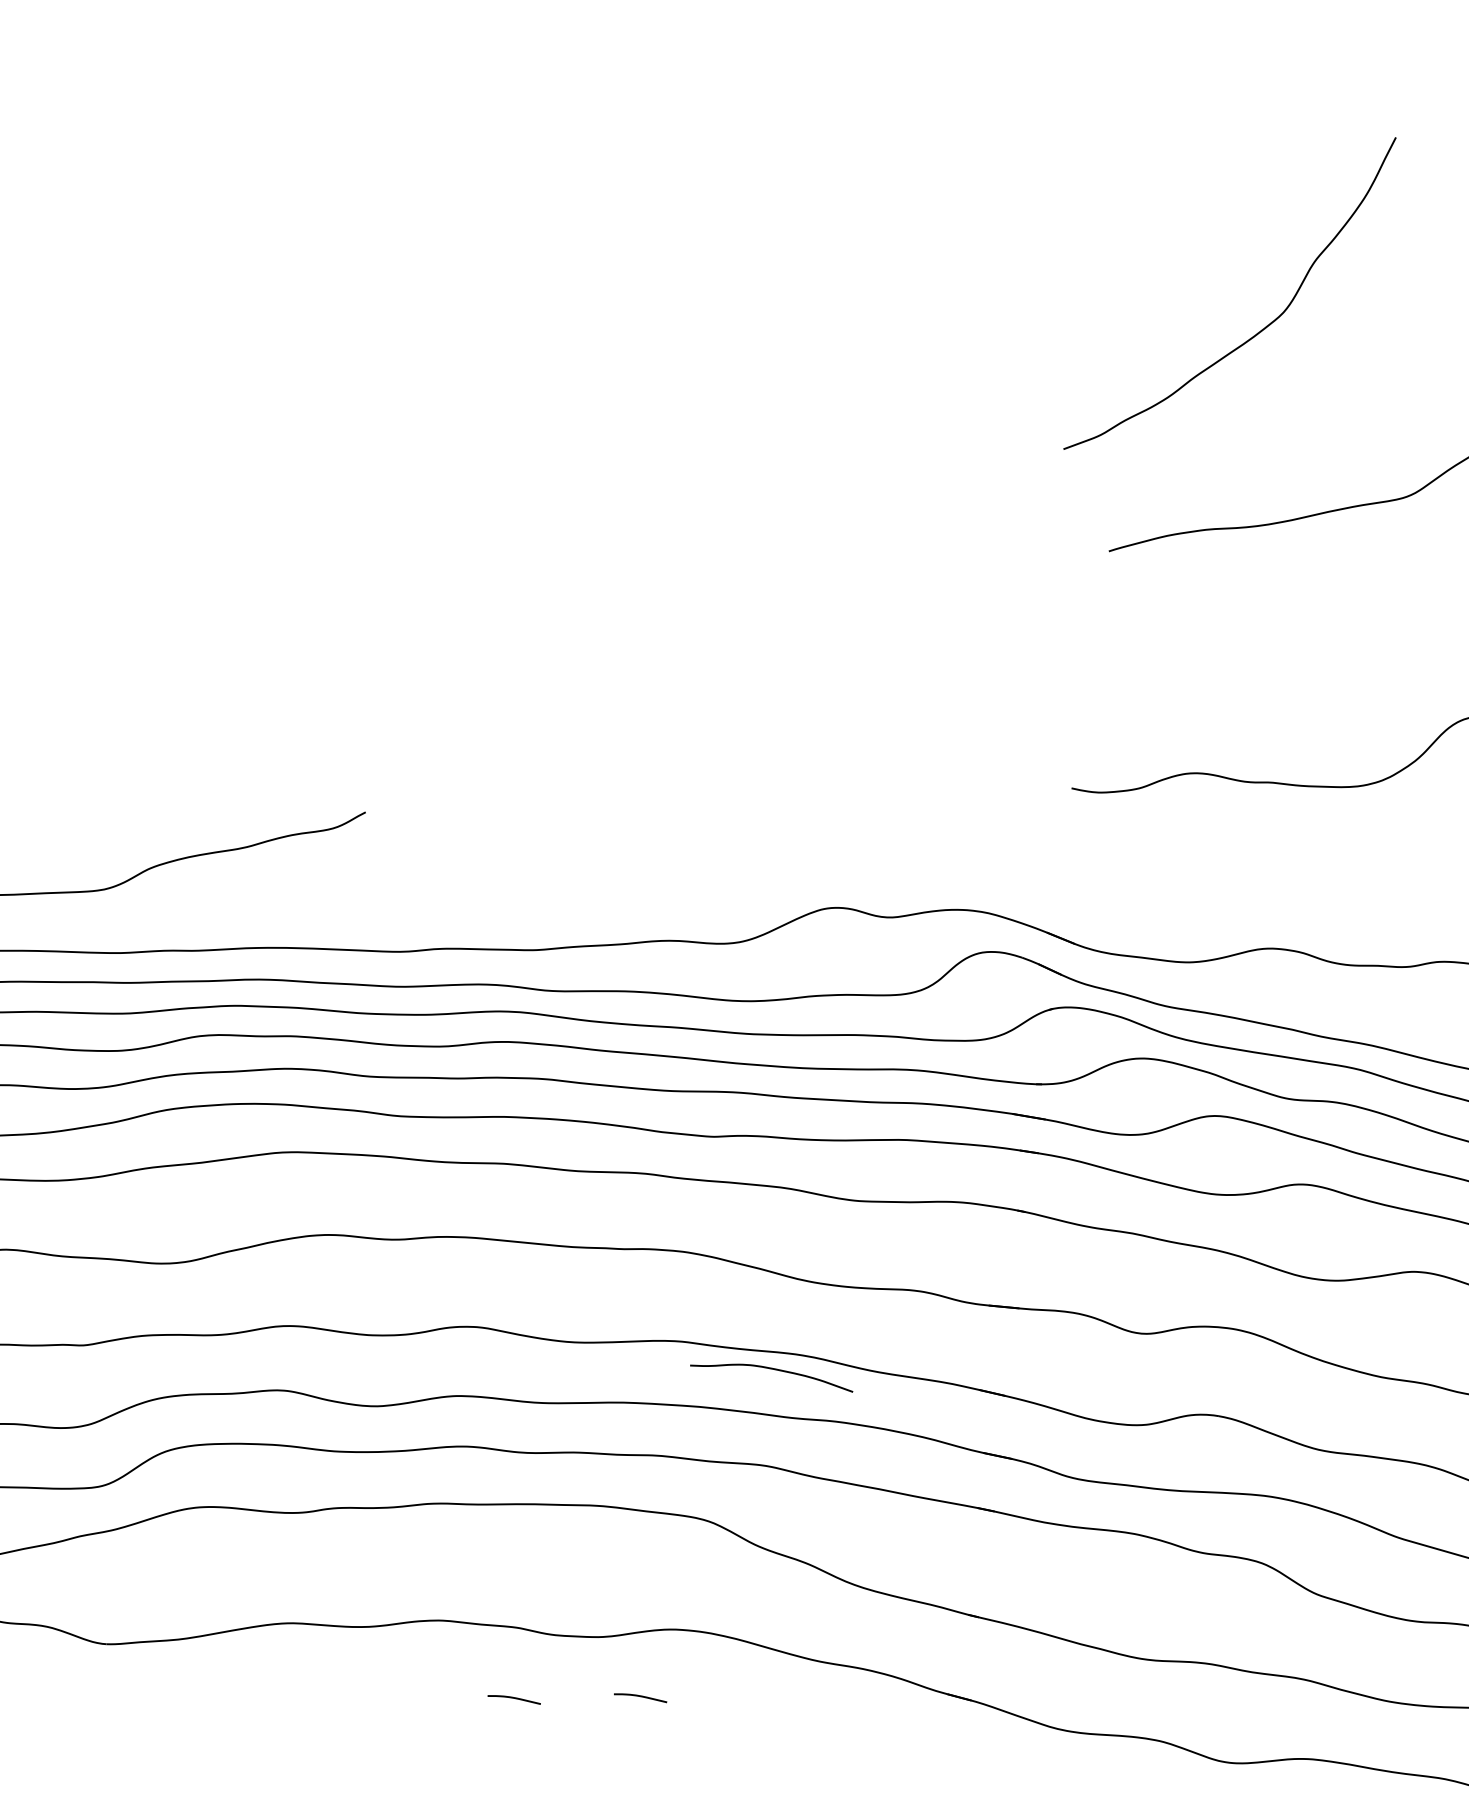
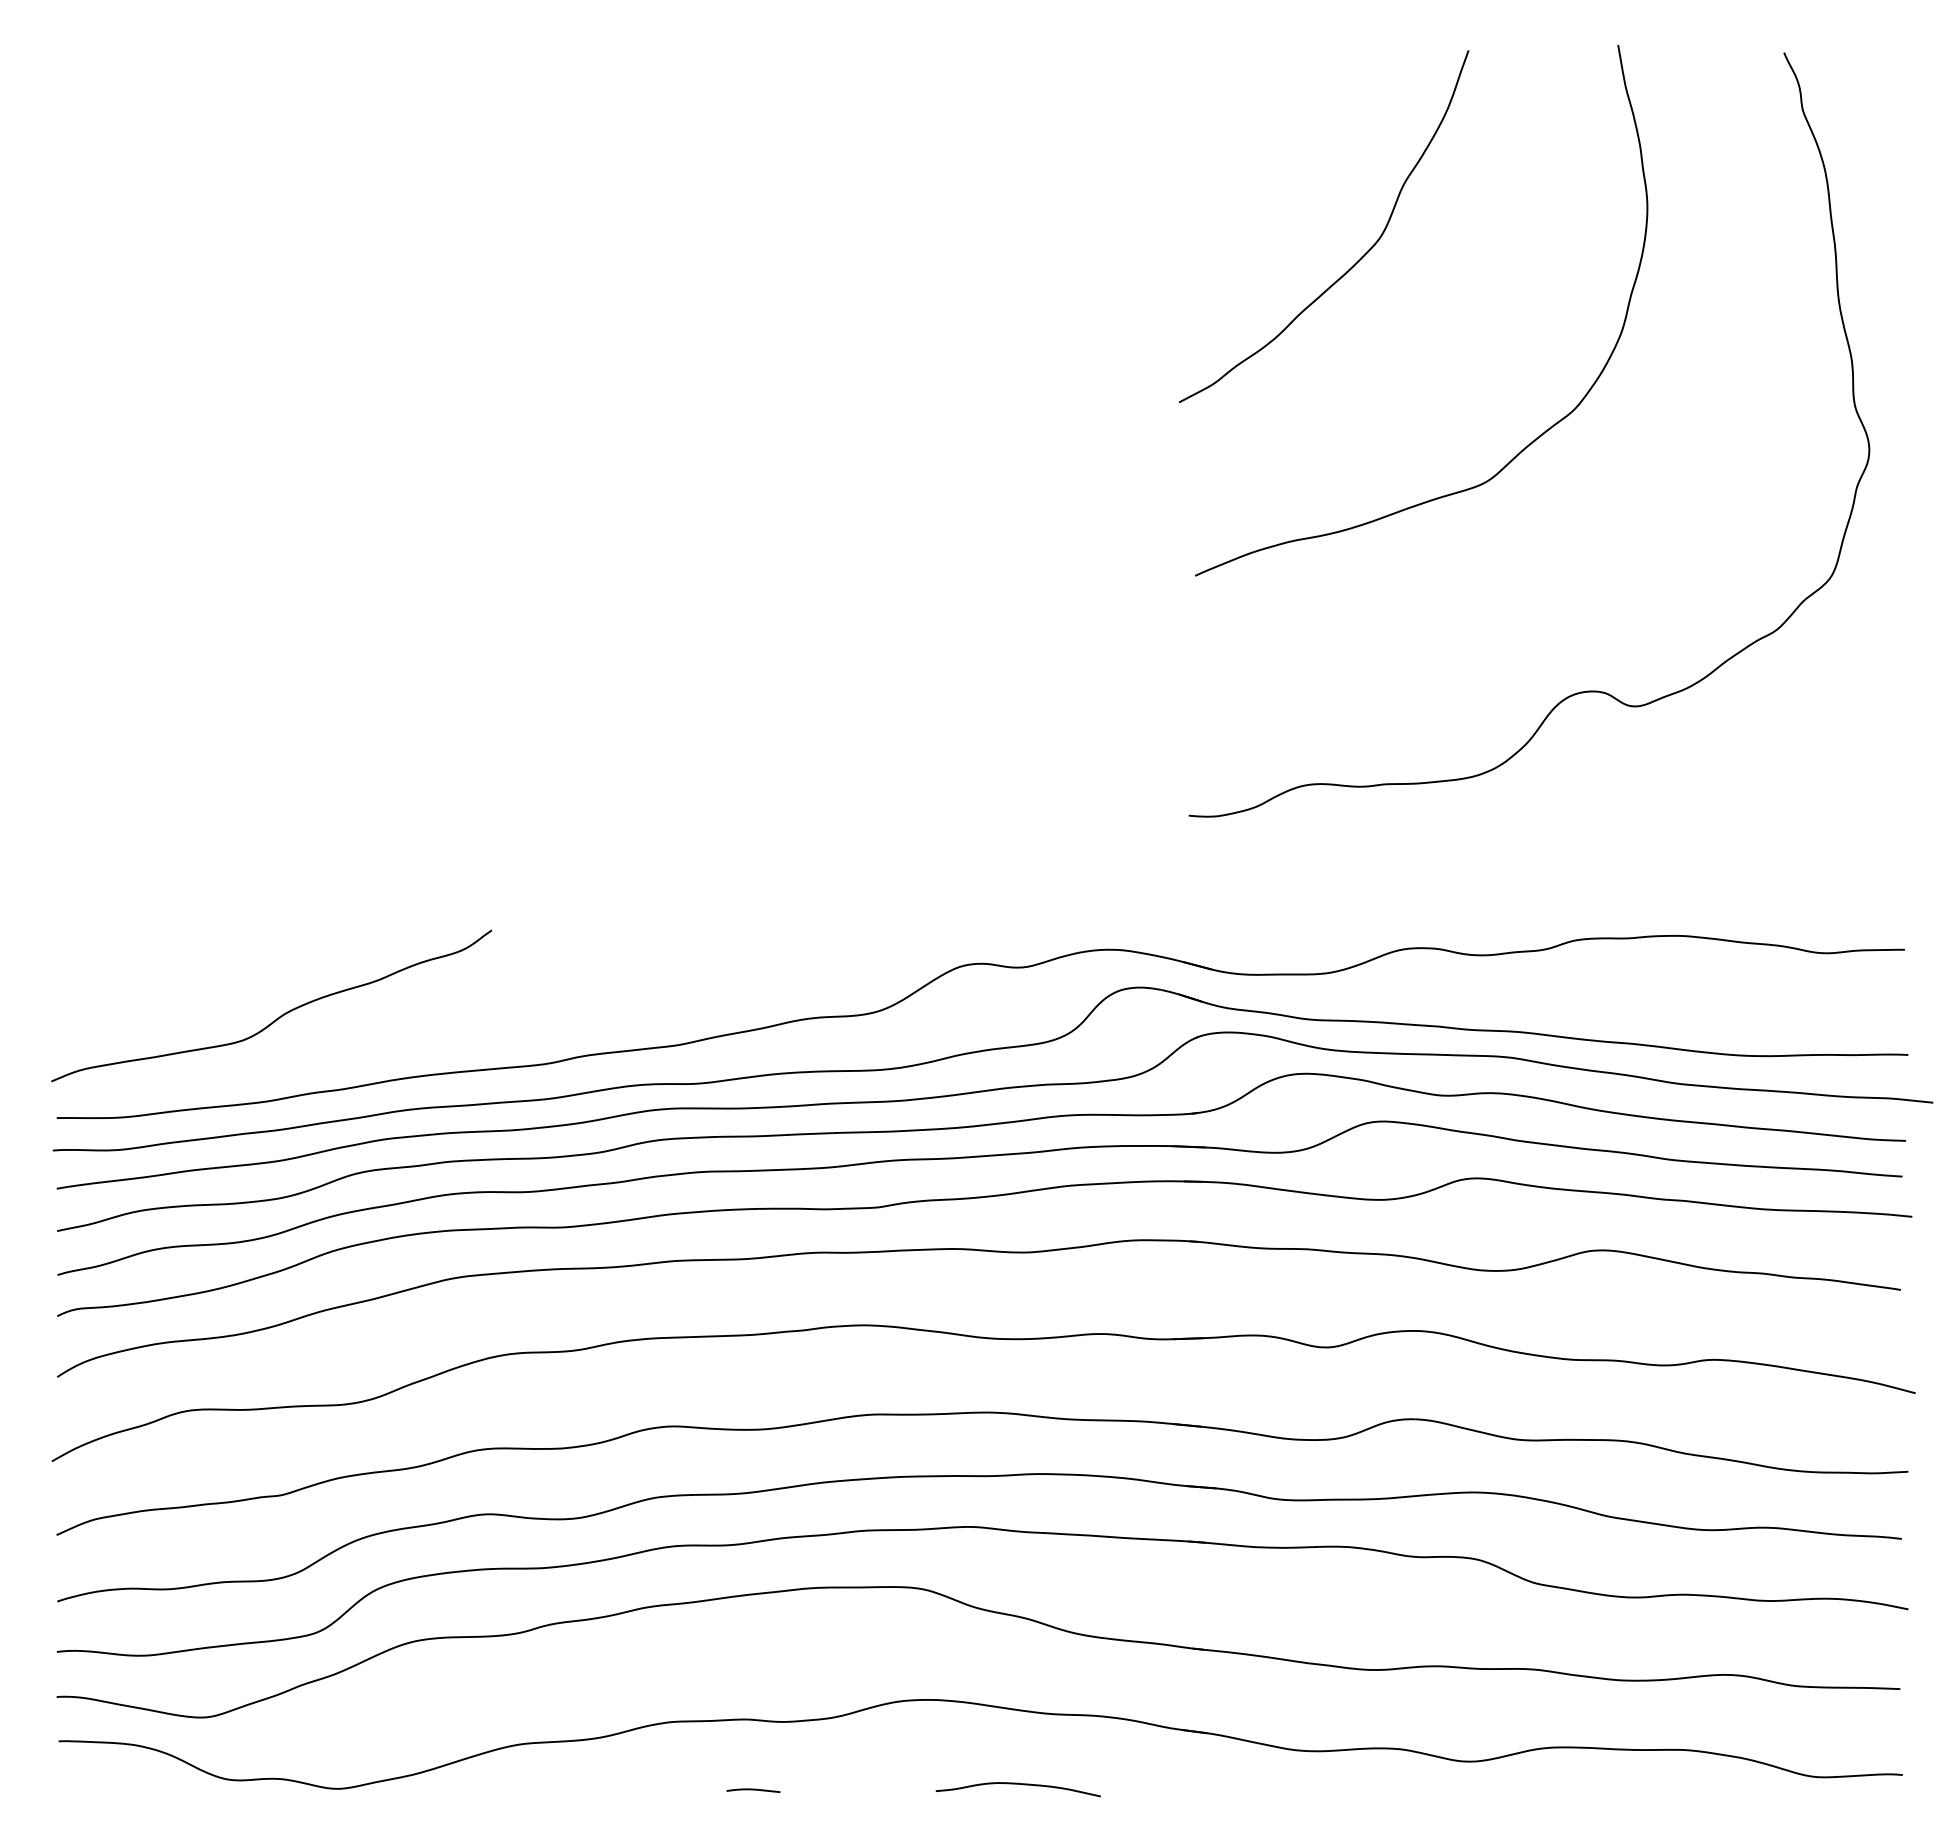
curve: (1258, 331) -> (1357, 260), moved
curve: (771, 1369) -> (1017, 1784), moved
curve: (640, 1697) -> (878, 1772), removed

